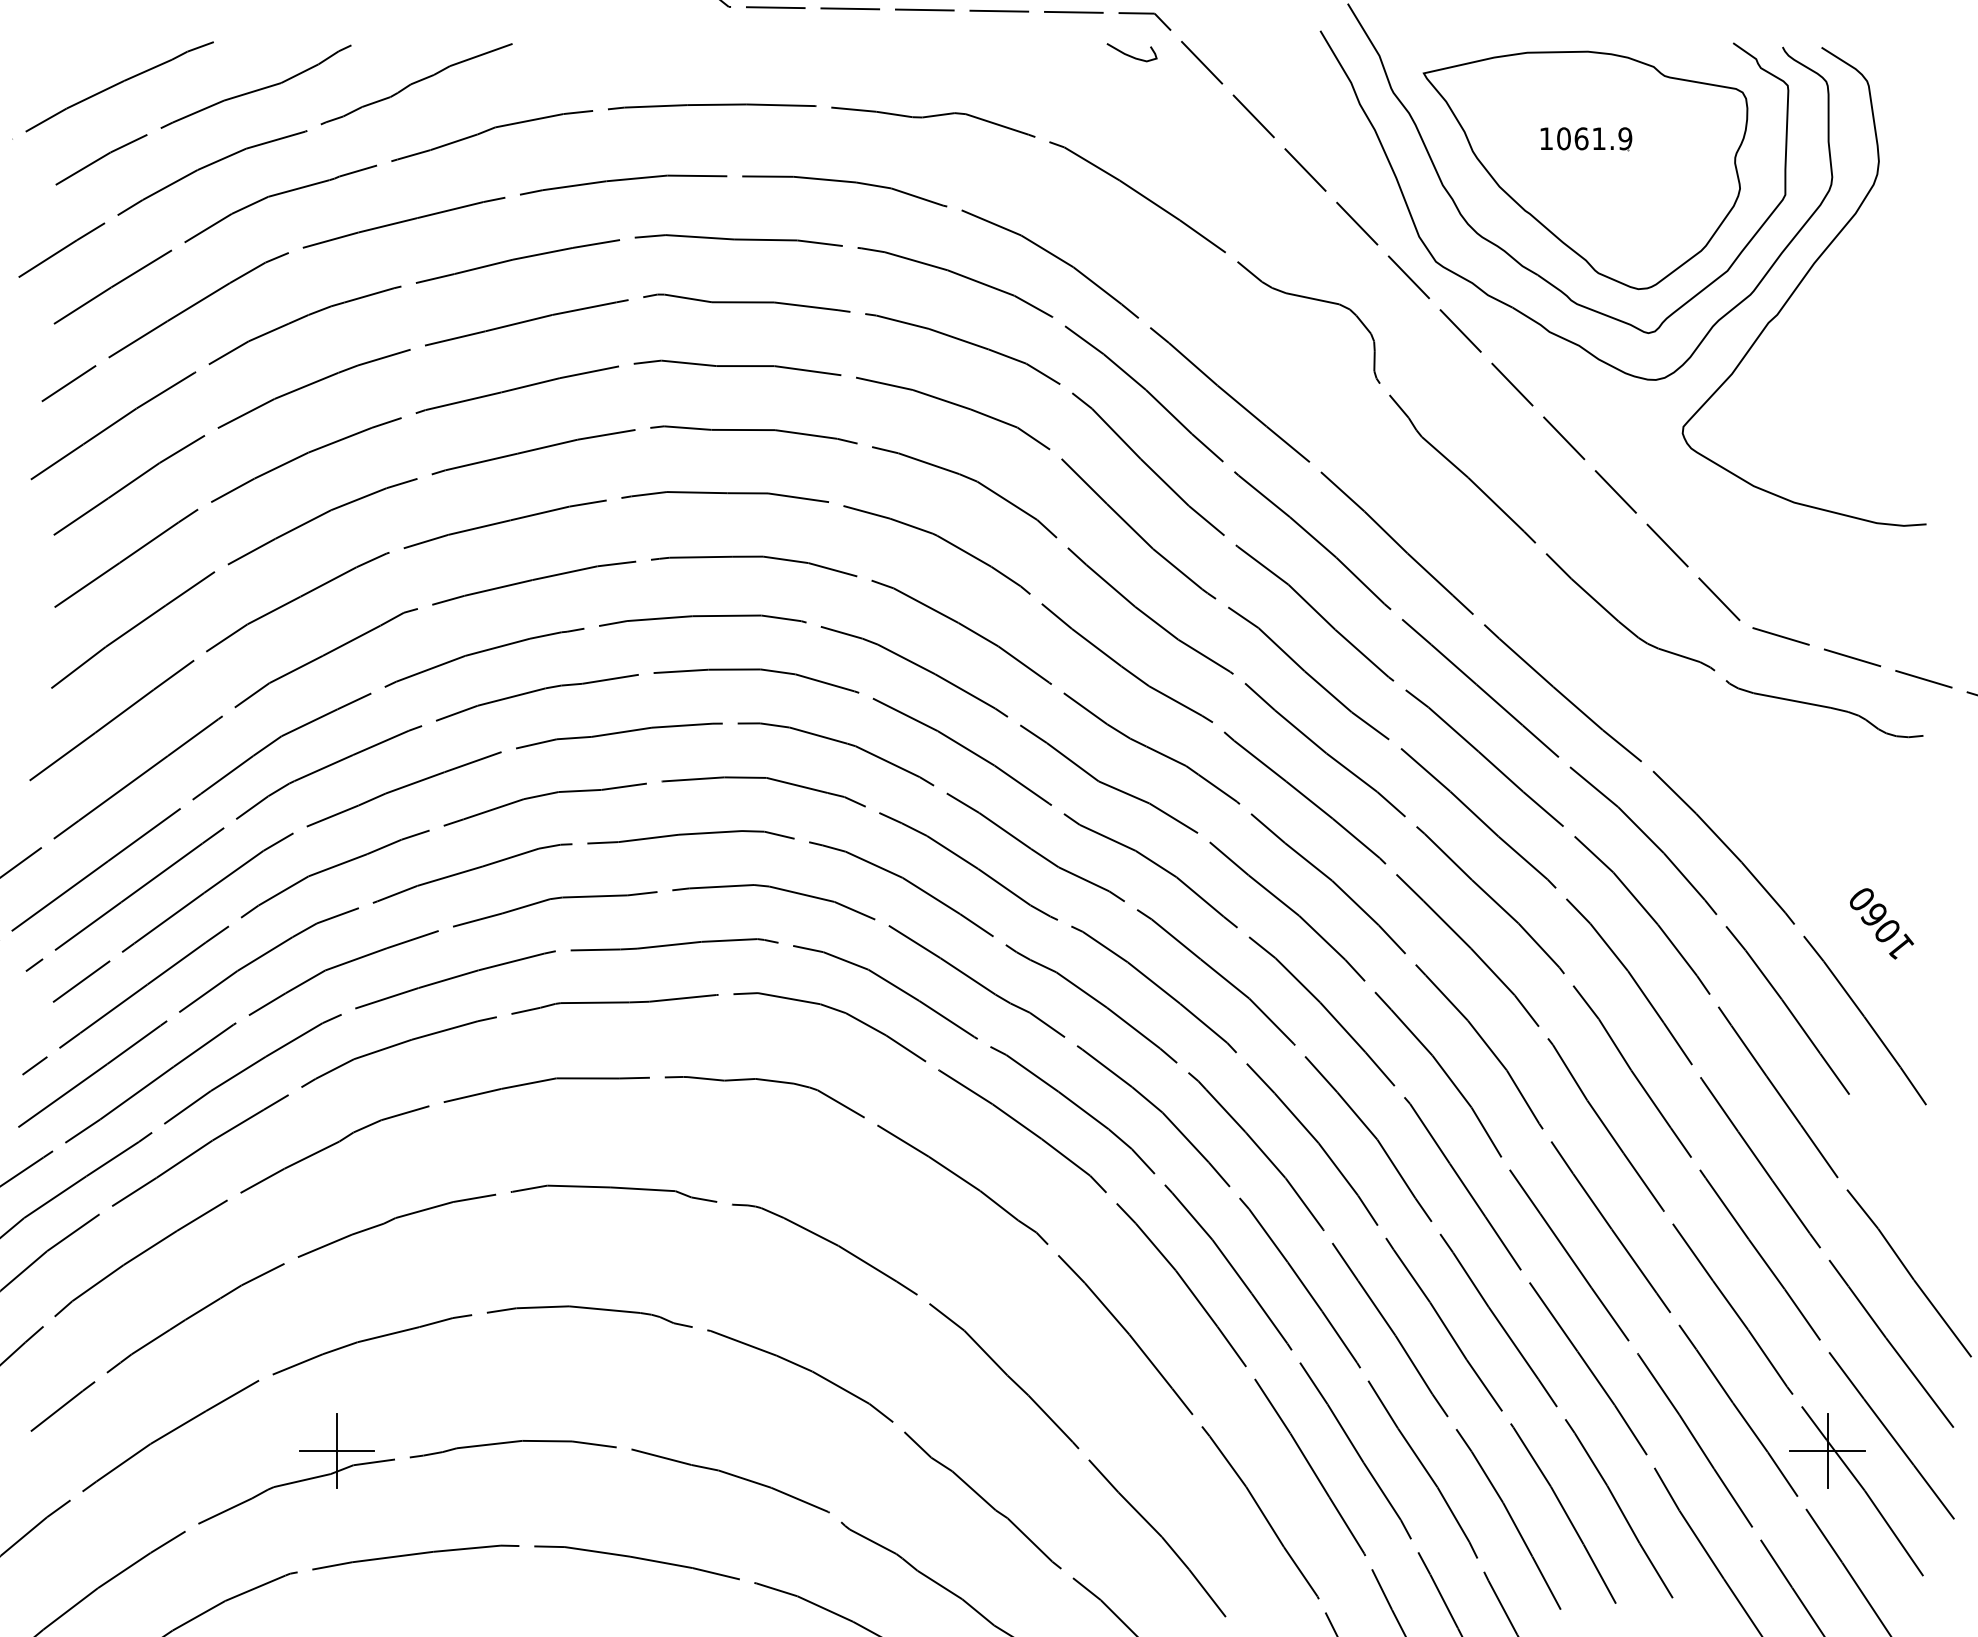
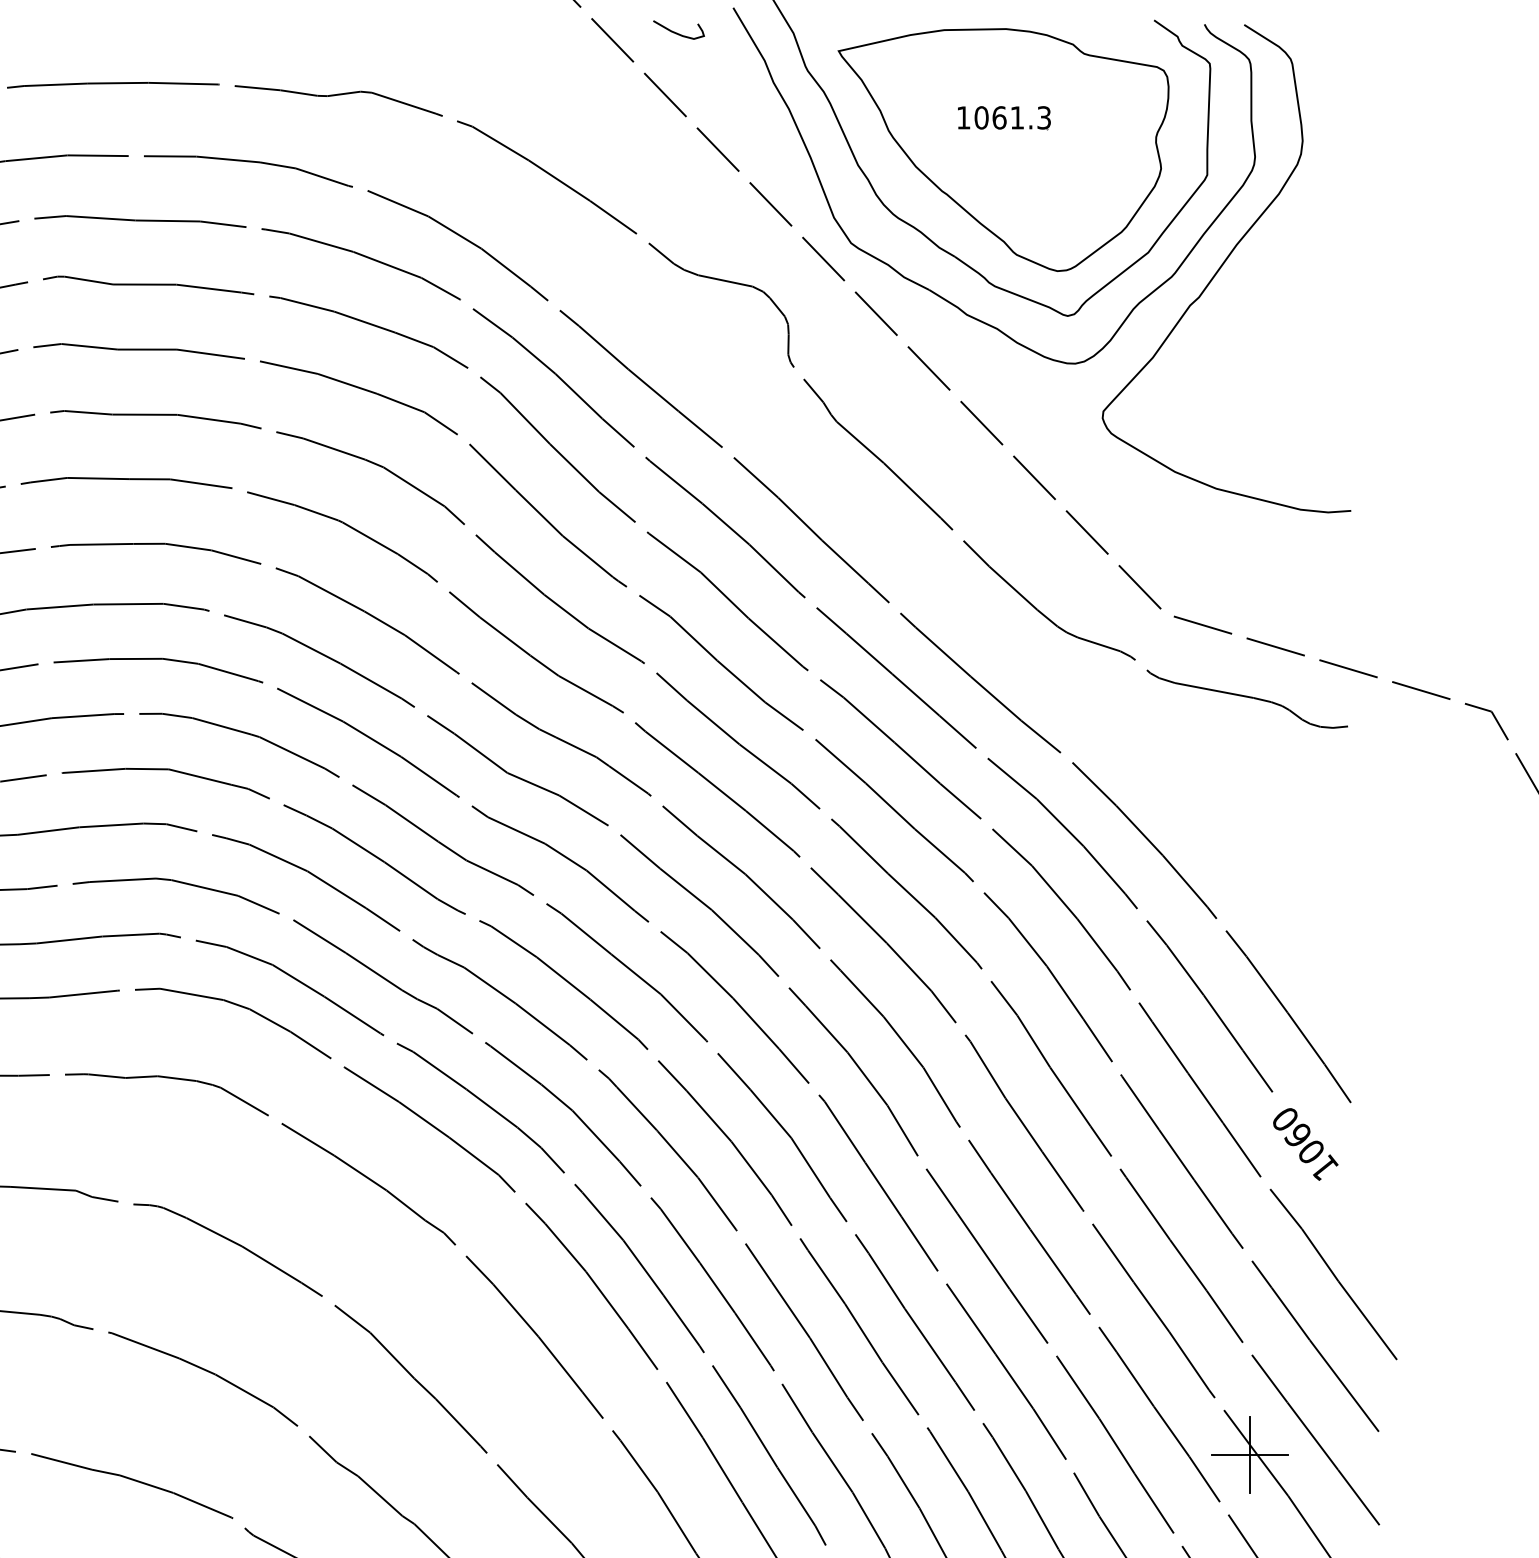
curve: (1131, 55) -> (678, 32), moved
text: (1625, 138) -> (1044, 117), 1061.9 -> 1061.3
text: (1881, 923) -> (1305, 1144), moved

